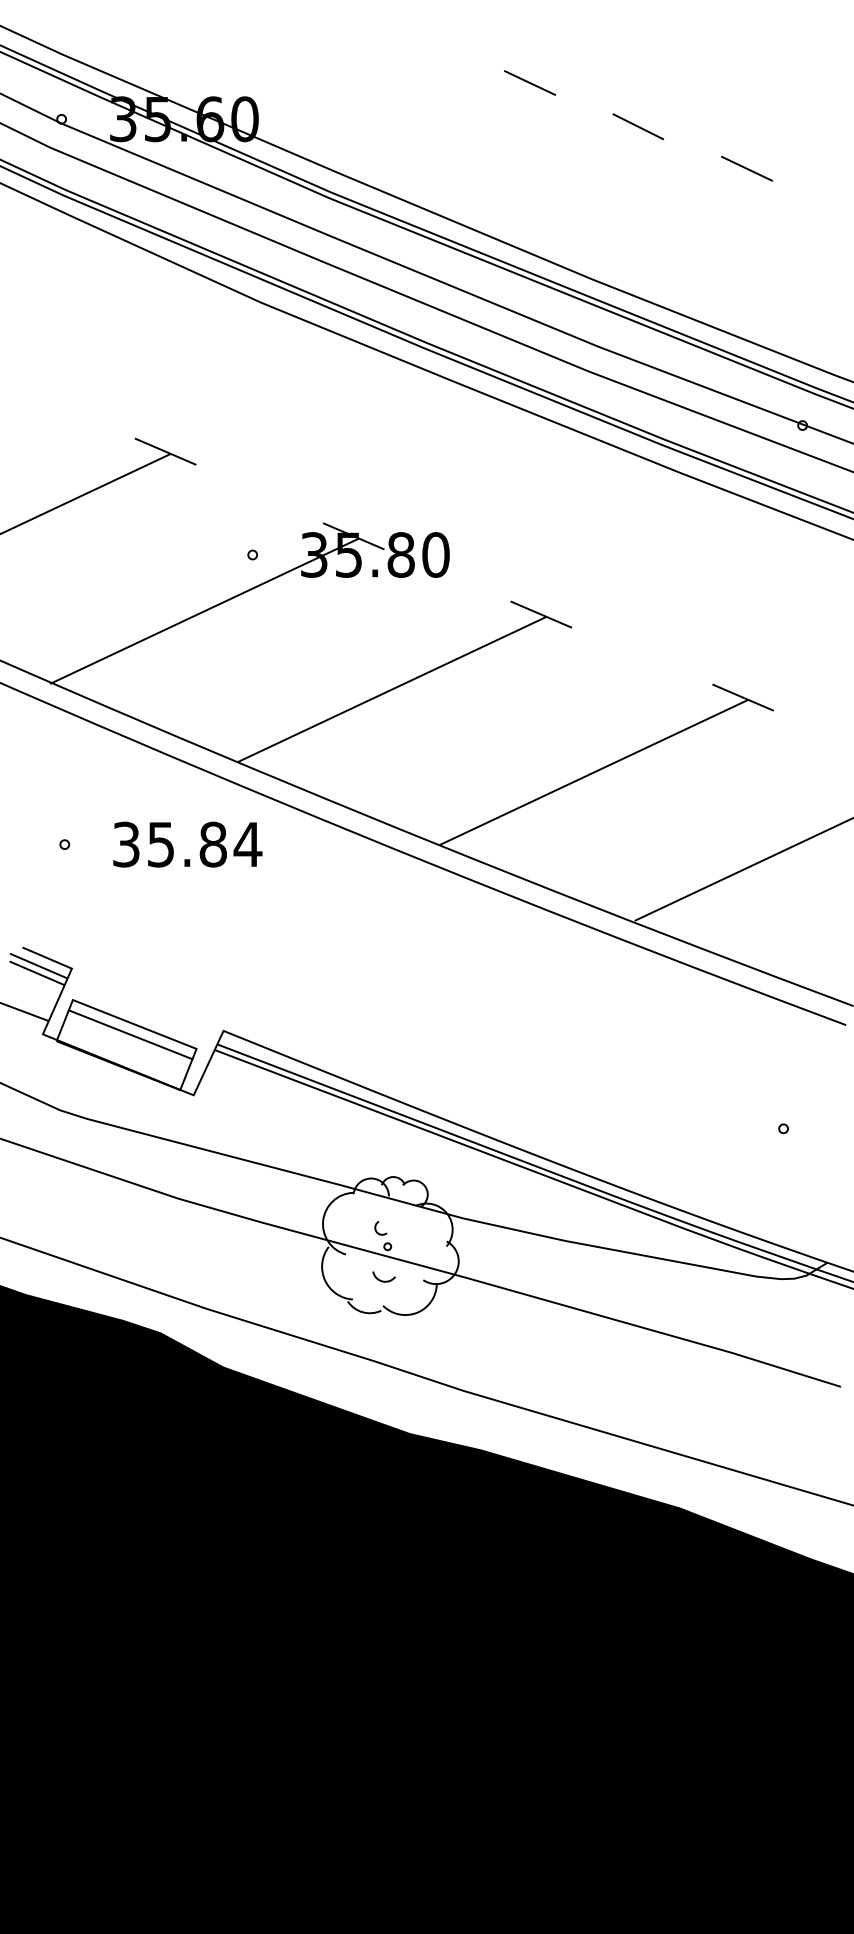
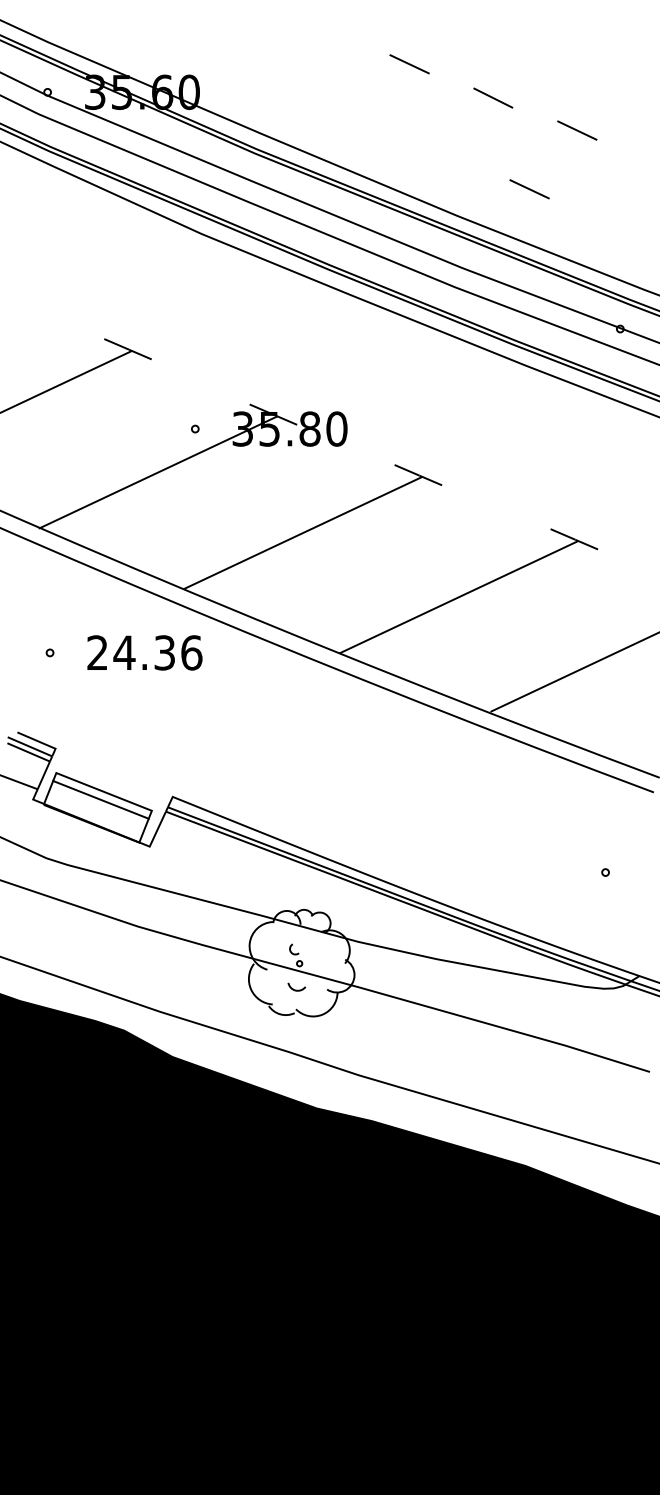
line: (685, 245) -> (529, 189), added
text: (186, 844) -> (144, 652), 35.84 -> 24.36

